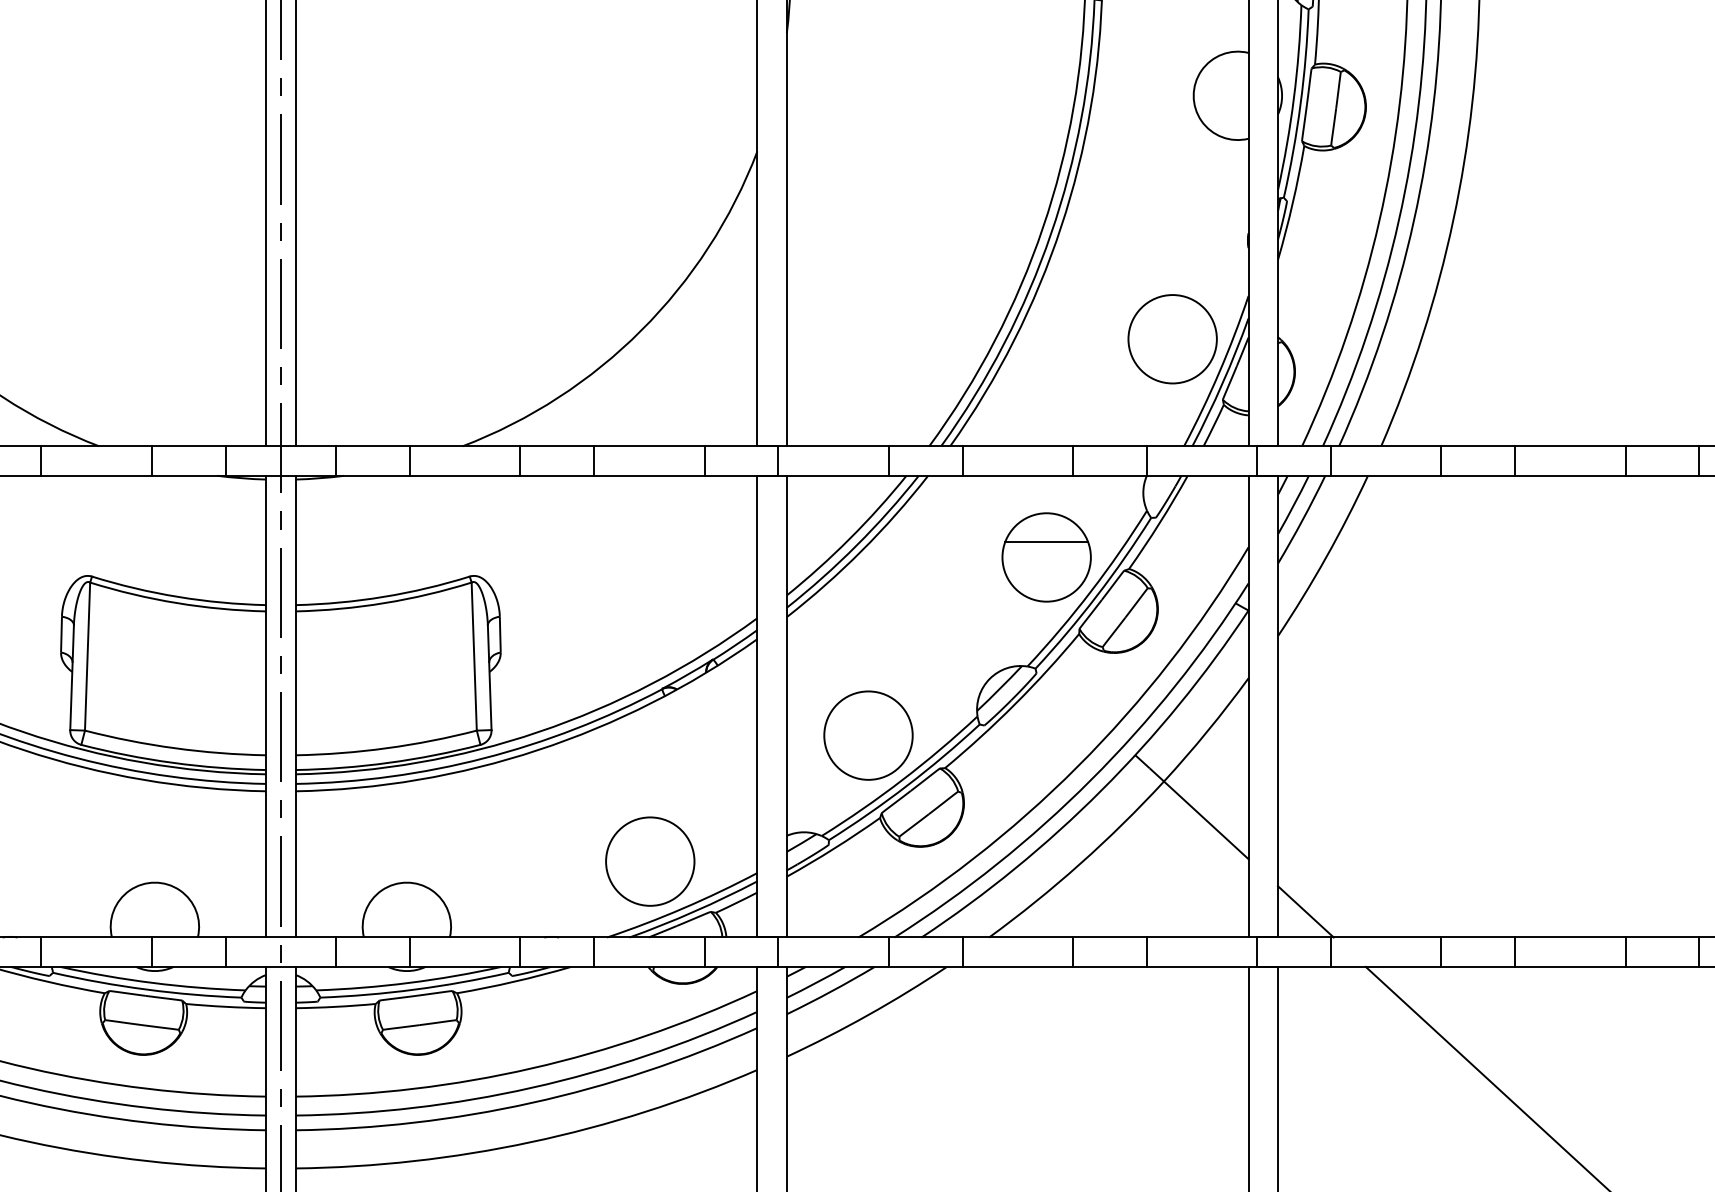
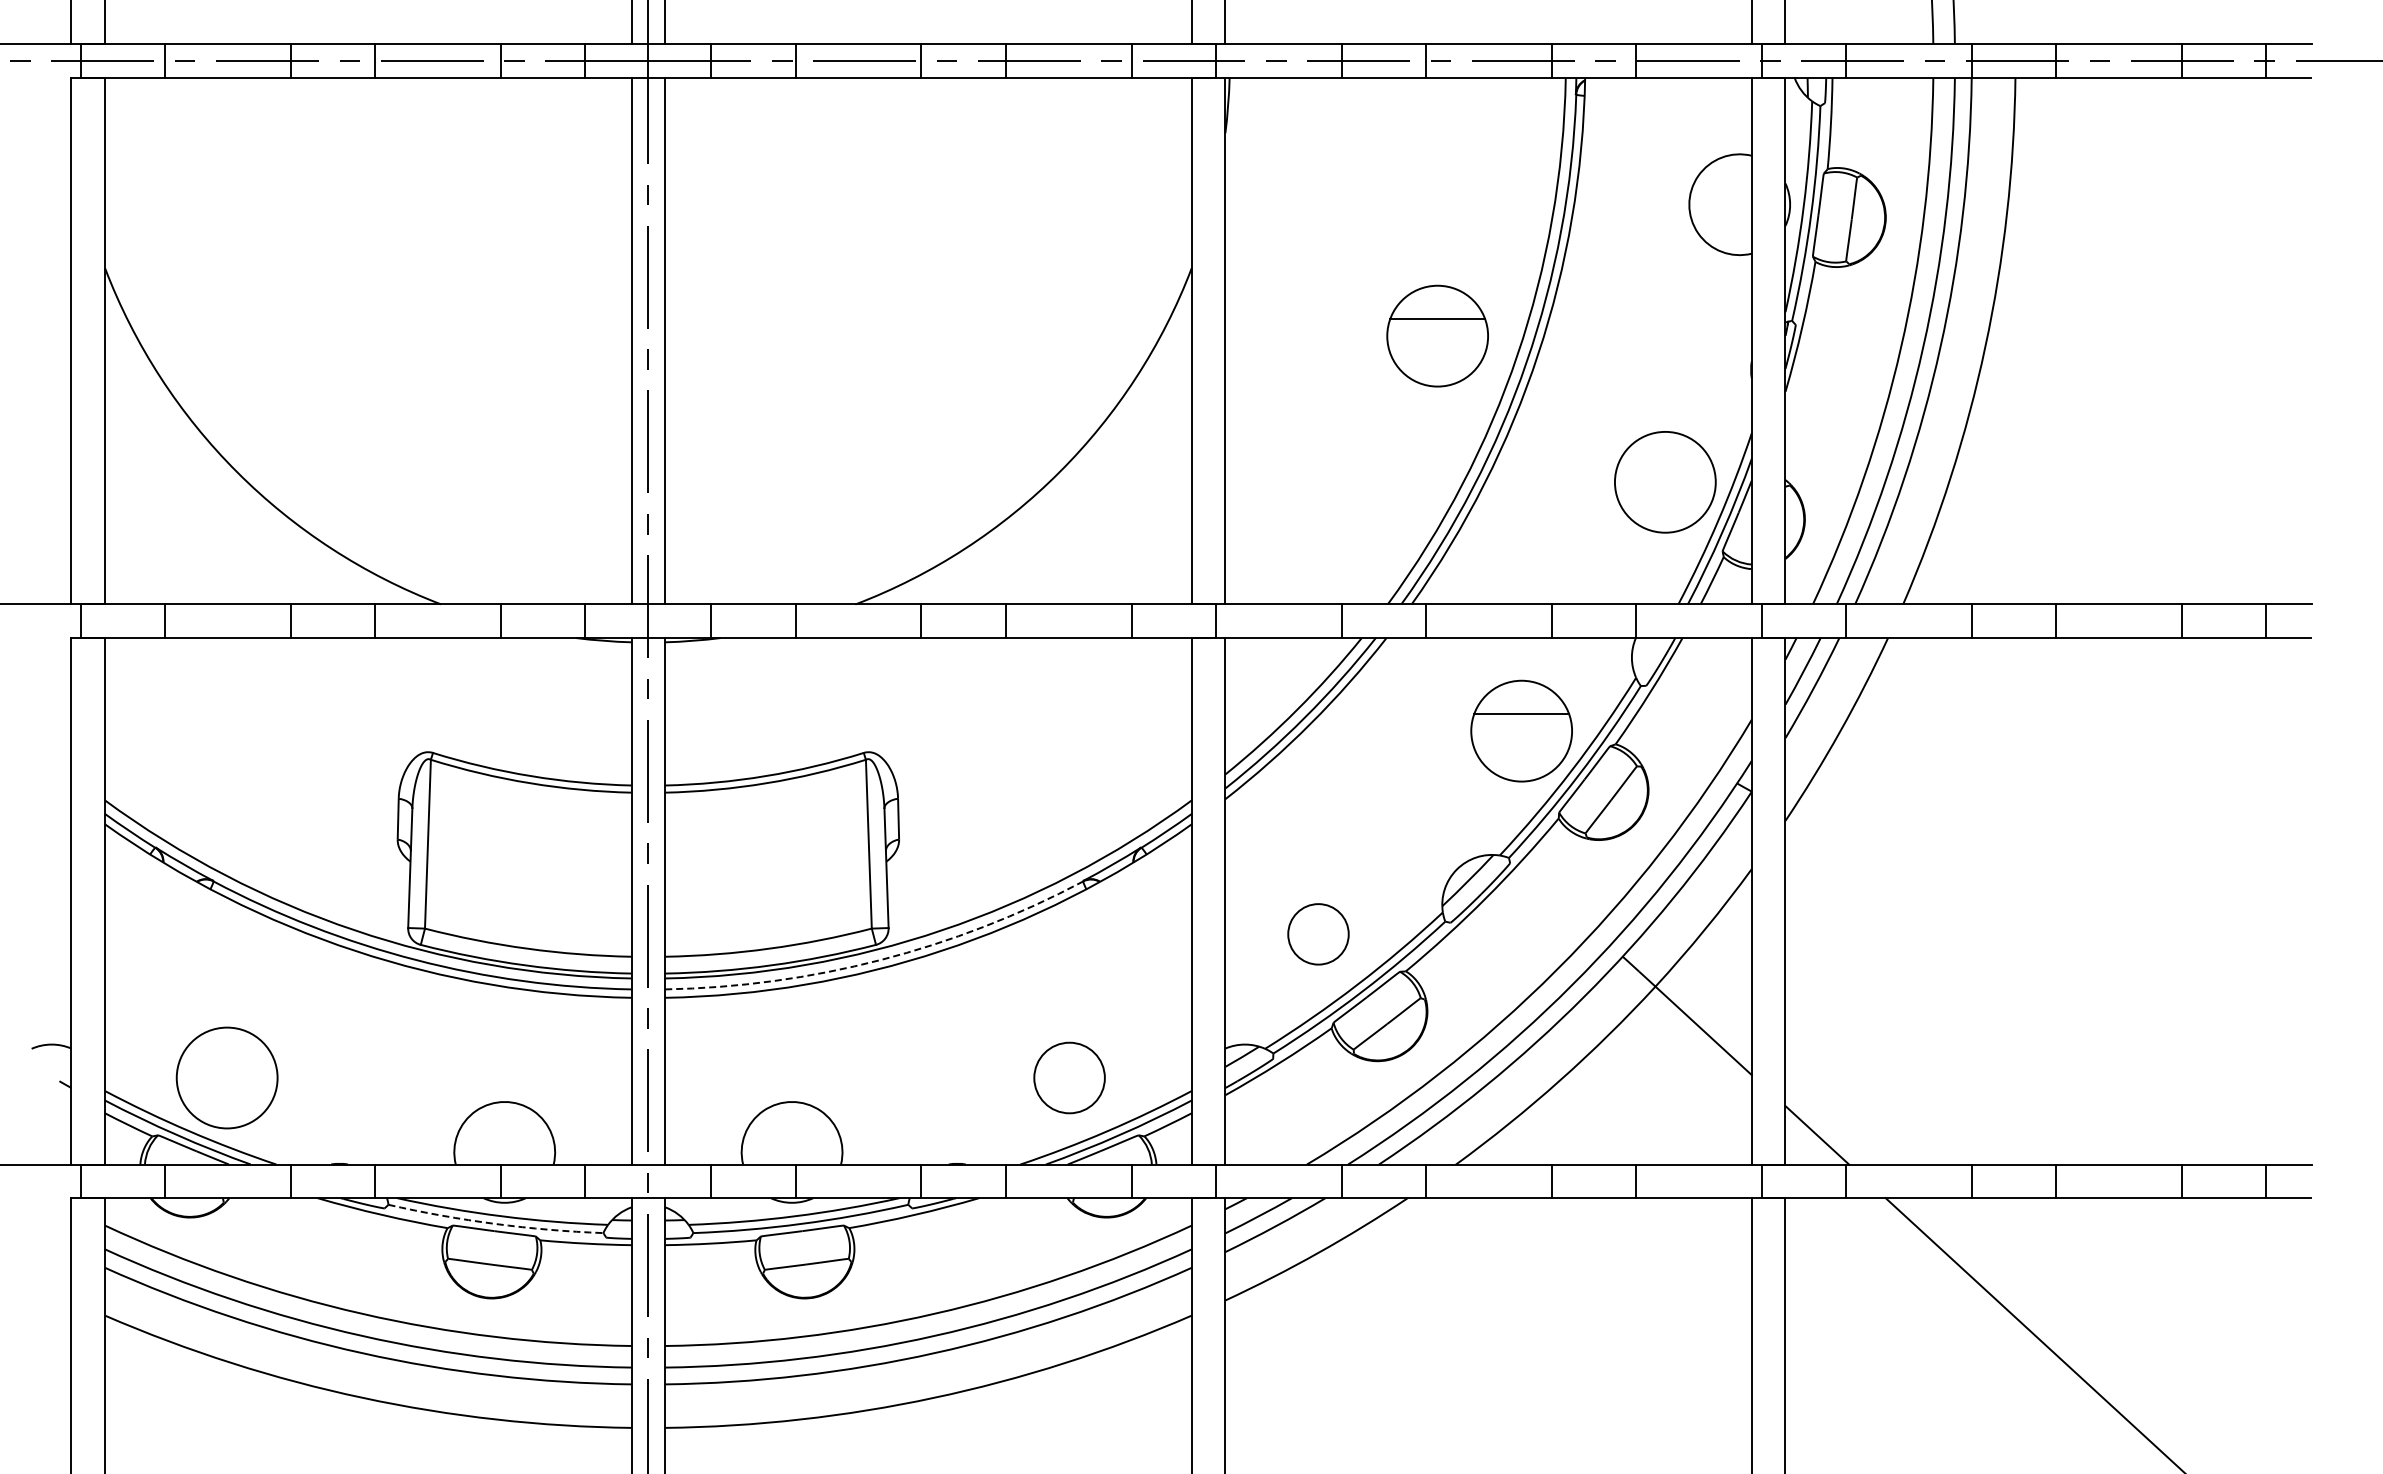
part: (972, 210) -> (1437, 335), added
circle: (868, 734) -> (1318, 933), size x0.6
arc: (484, 758) -> (880, 960), solid -> dashed
circle: (650, 861) -> (1069, 1077), size x0.7
arc: (146, 989) -> (495, 1223), solid -> dashed

